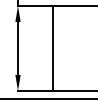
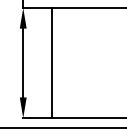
line: (52, 48) -> (51, 63), moved

